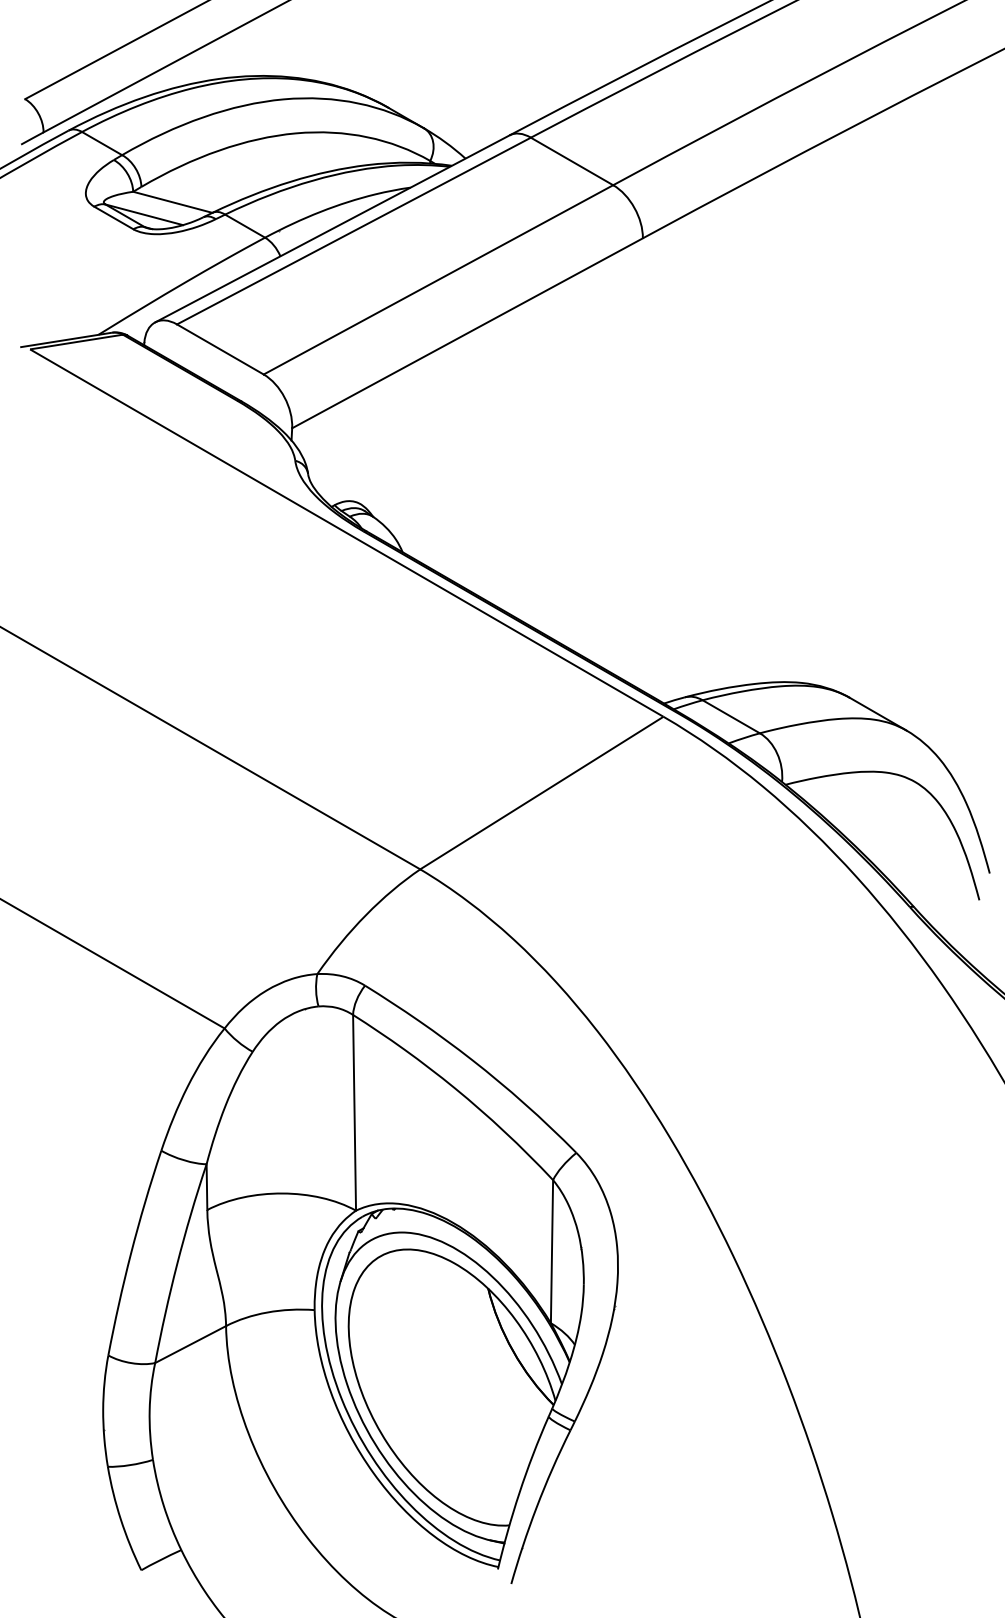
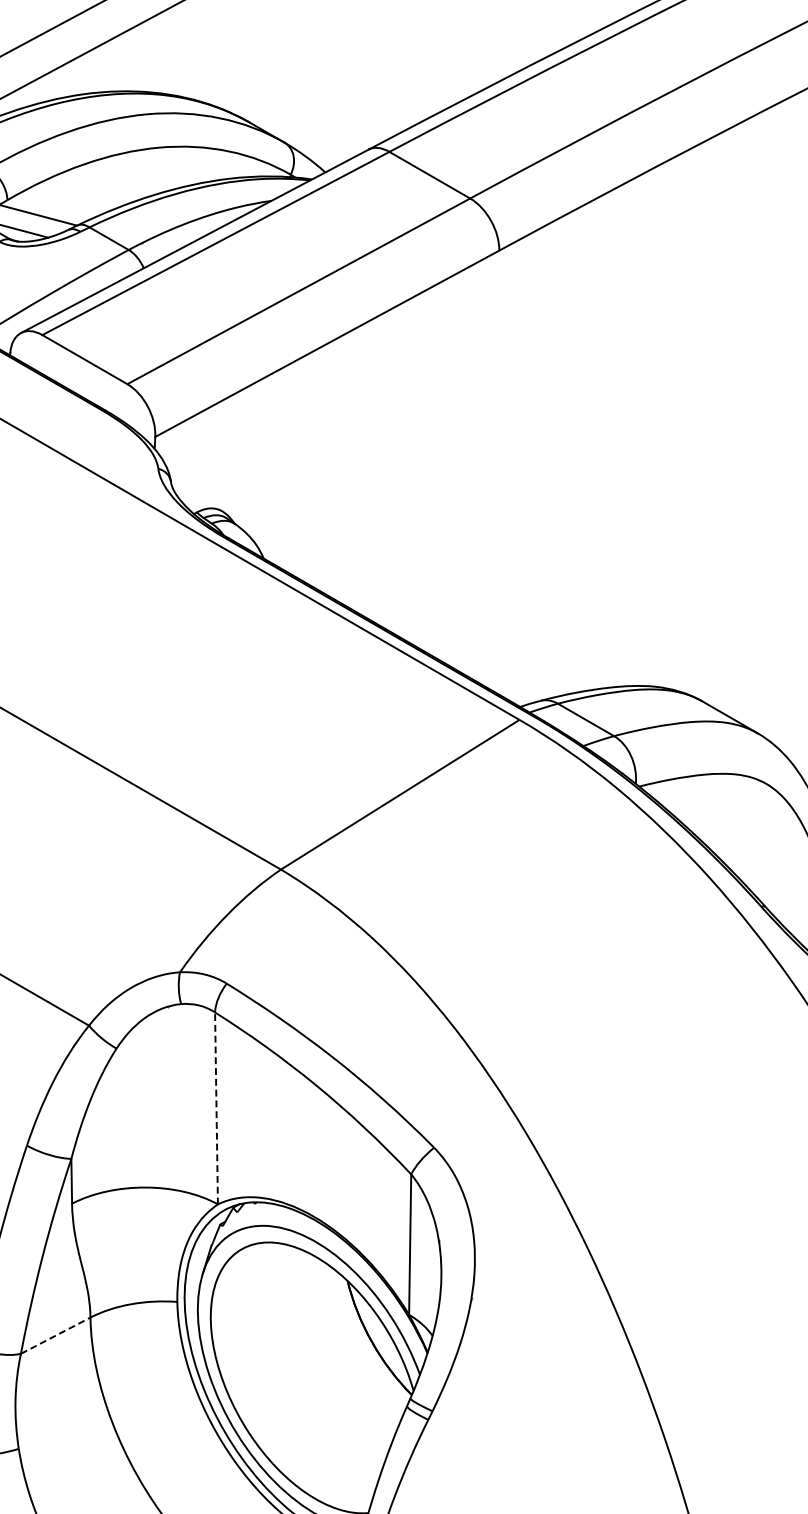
line: (354, 1112) -> (216, 1108), solid -> dashed
line: (190, 1344) -> (55, 1335), solid -> dashed

